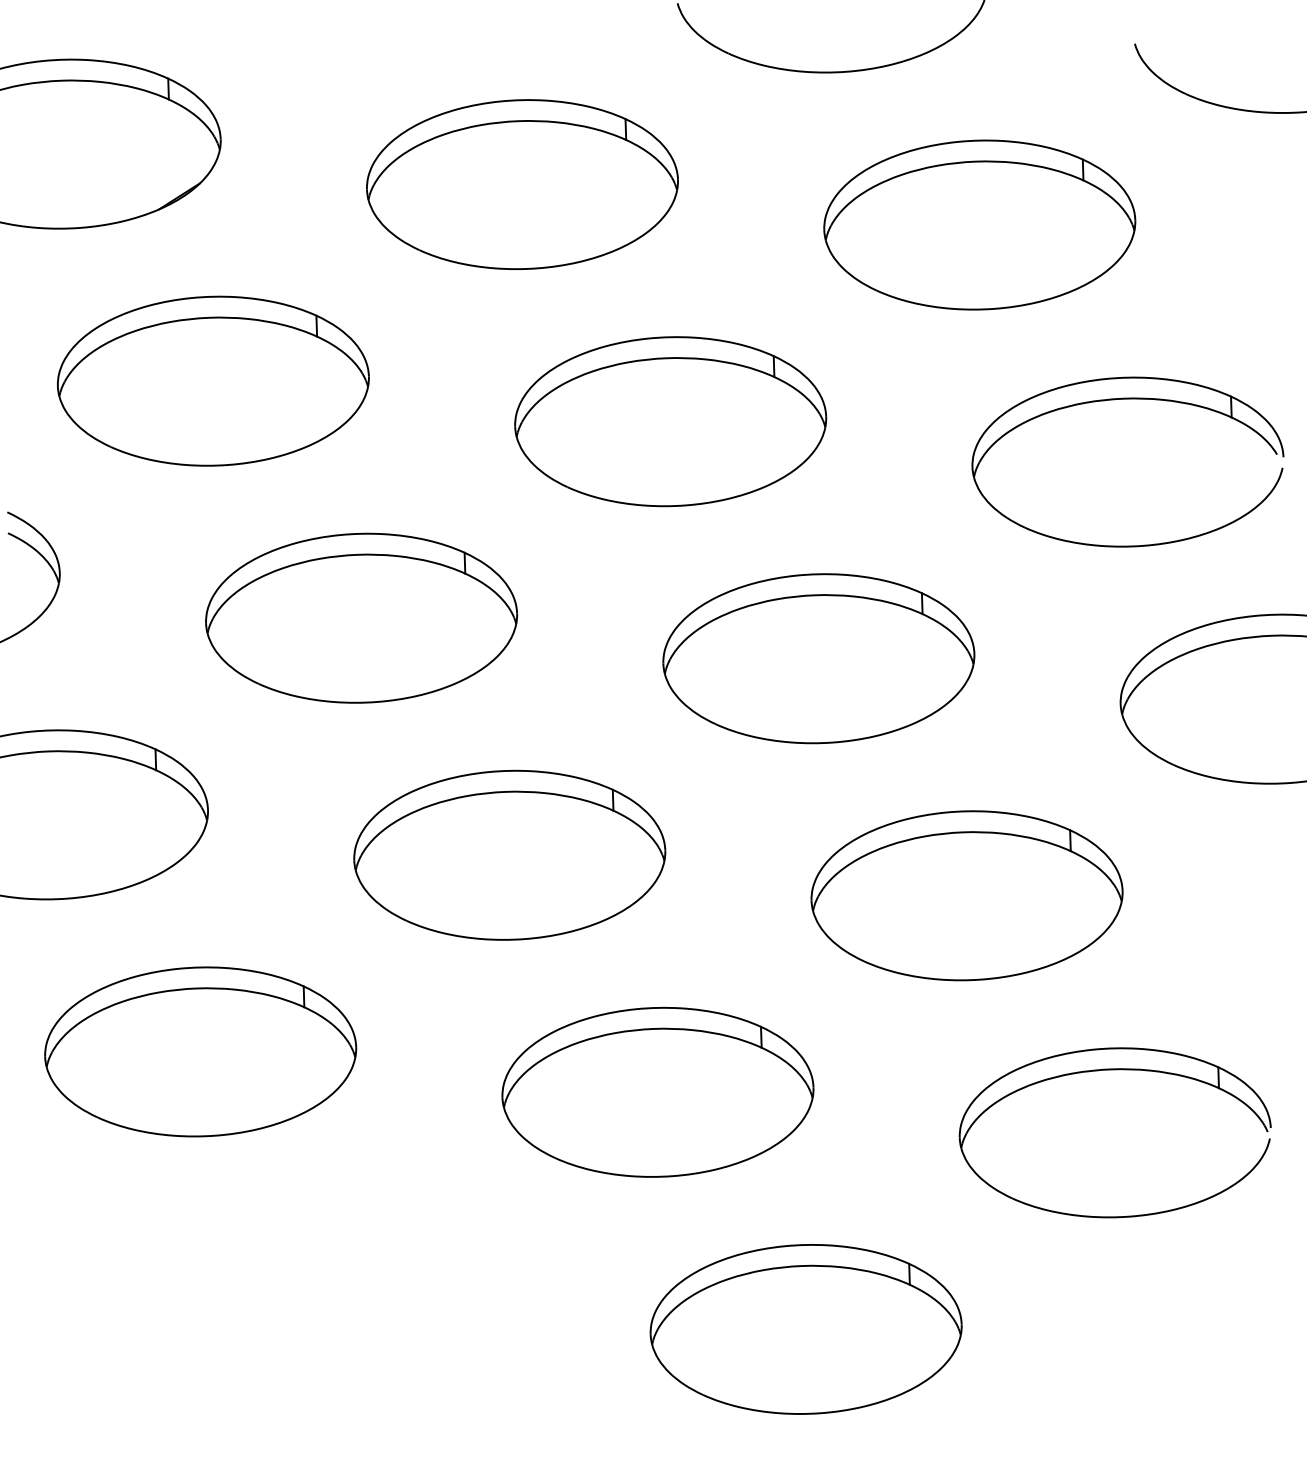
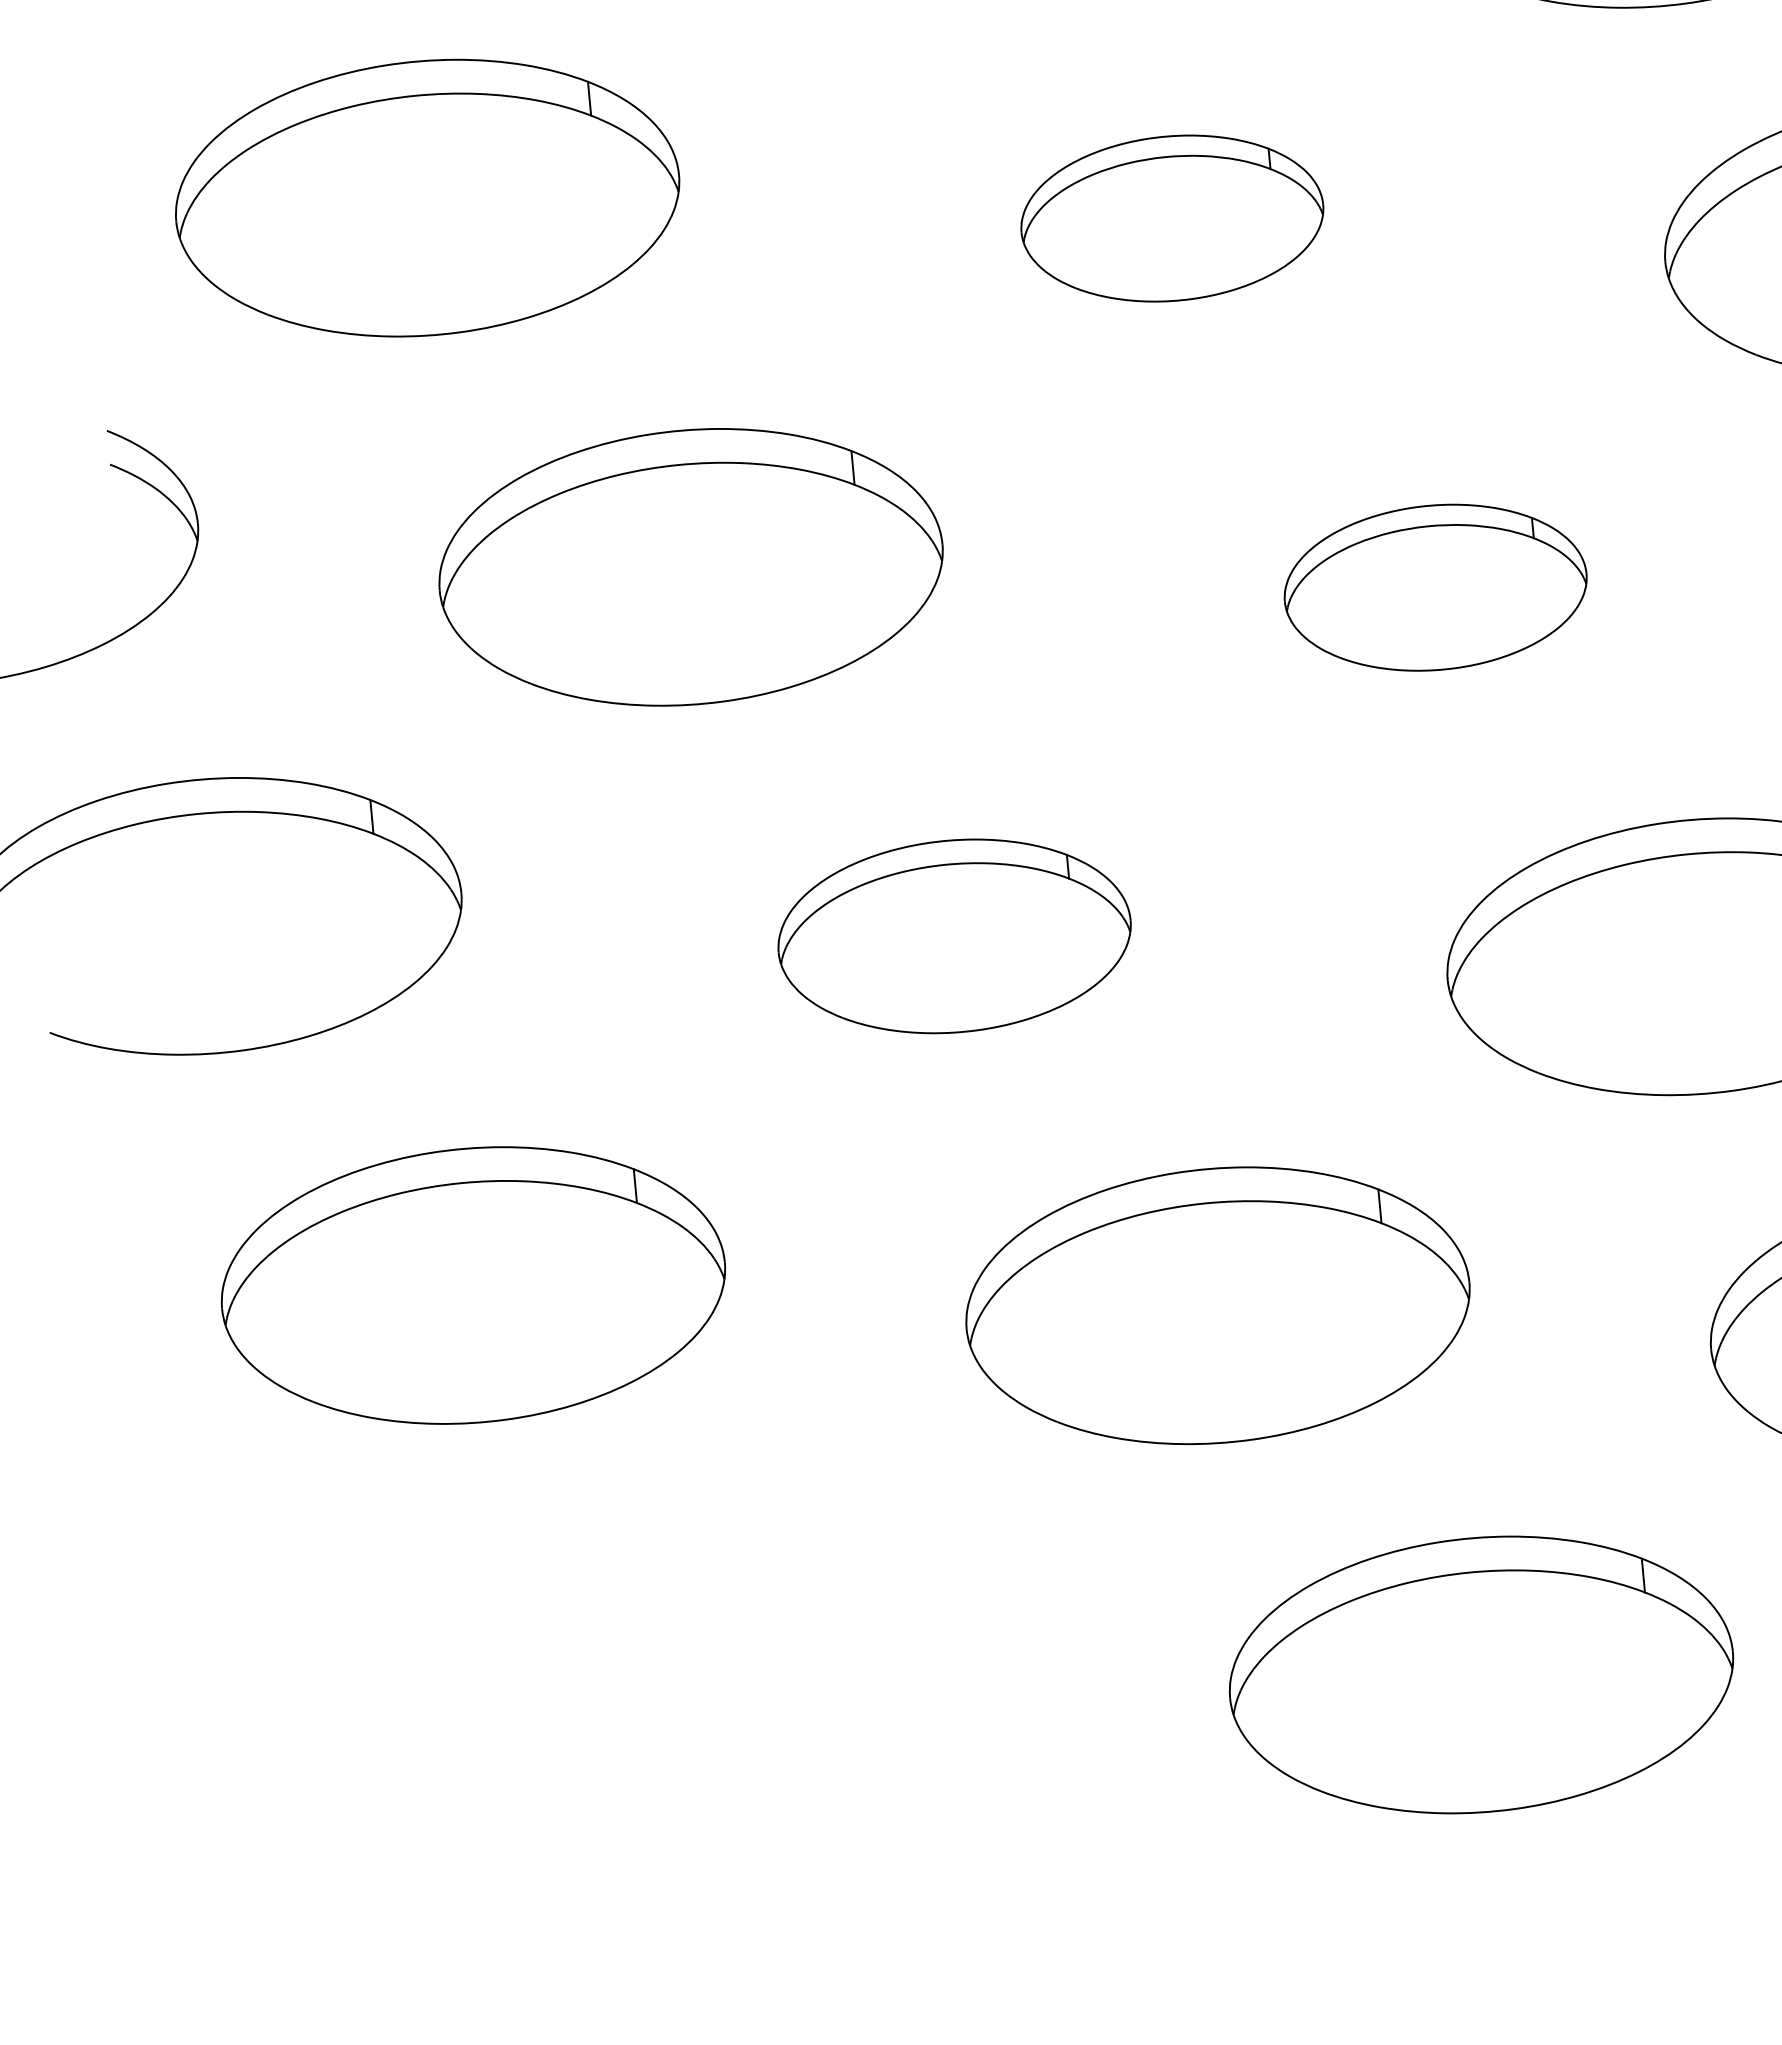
part: (670, 421) -> (1171, 218), size x0.6
part: (818, 658) -> (1434, 587), size x0.6
part: (509, 854) -> (954, 935), size x0.7

